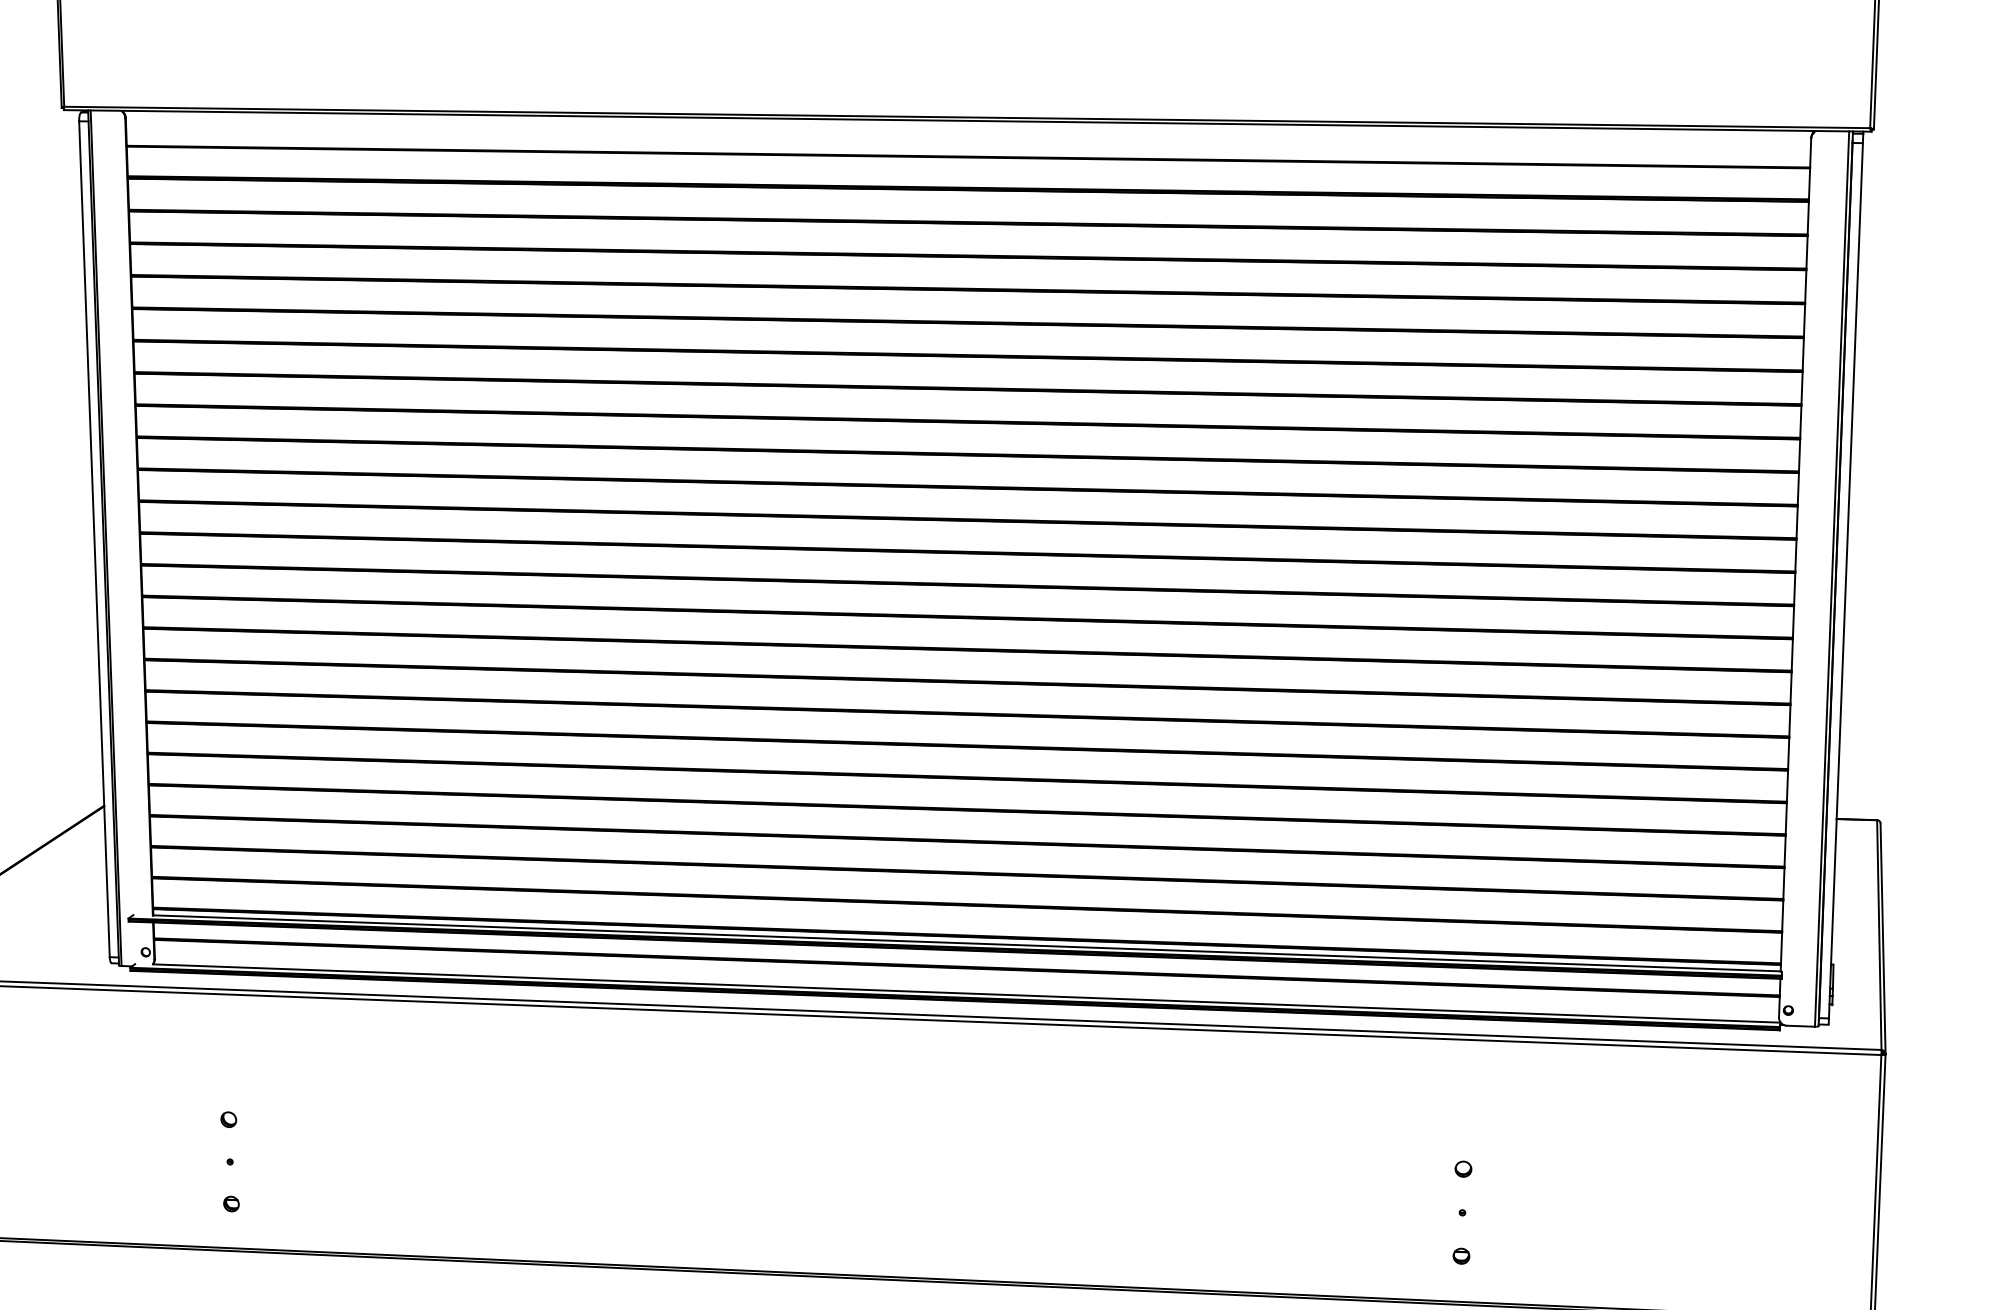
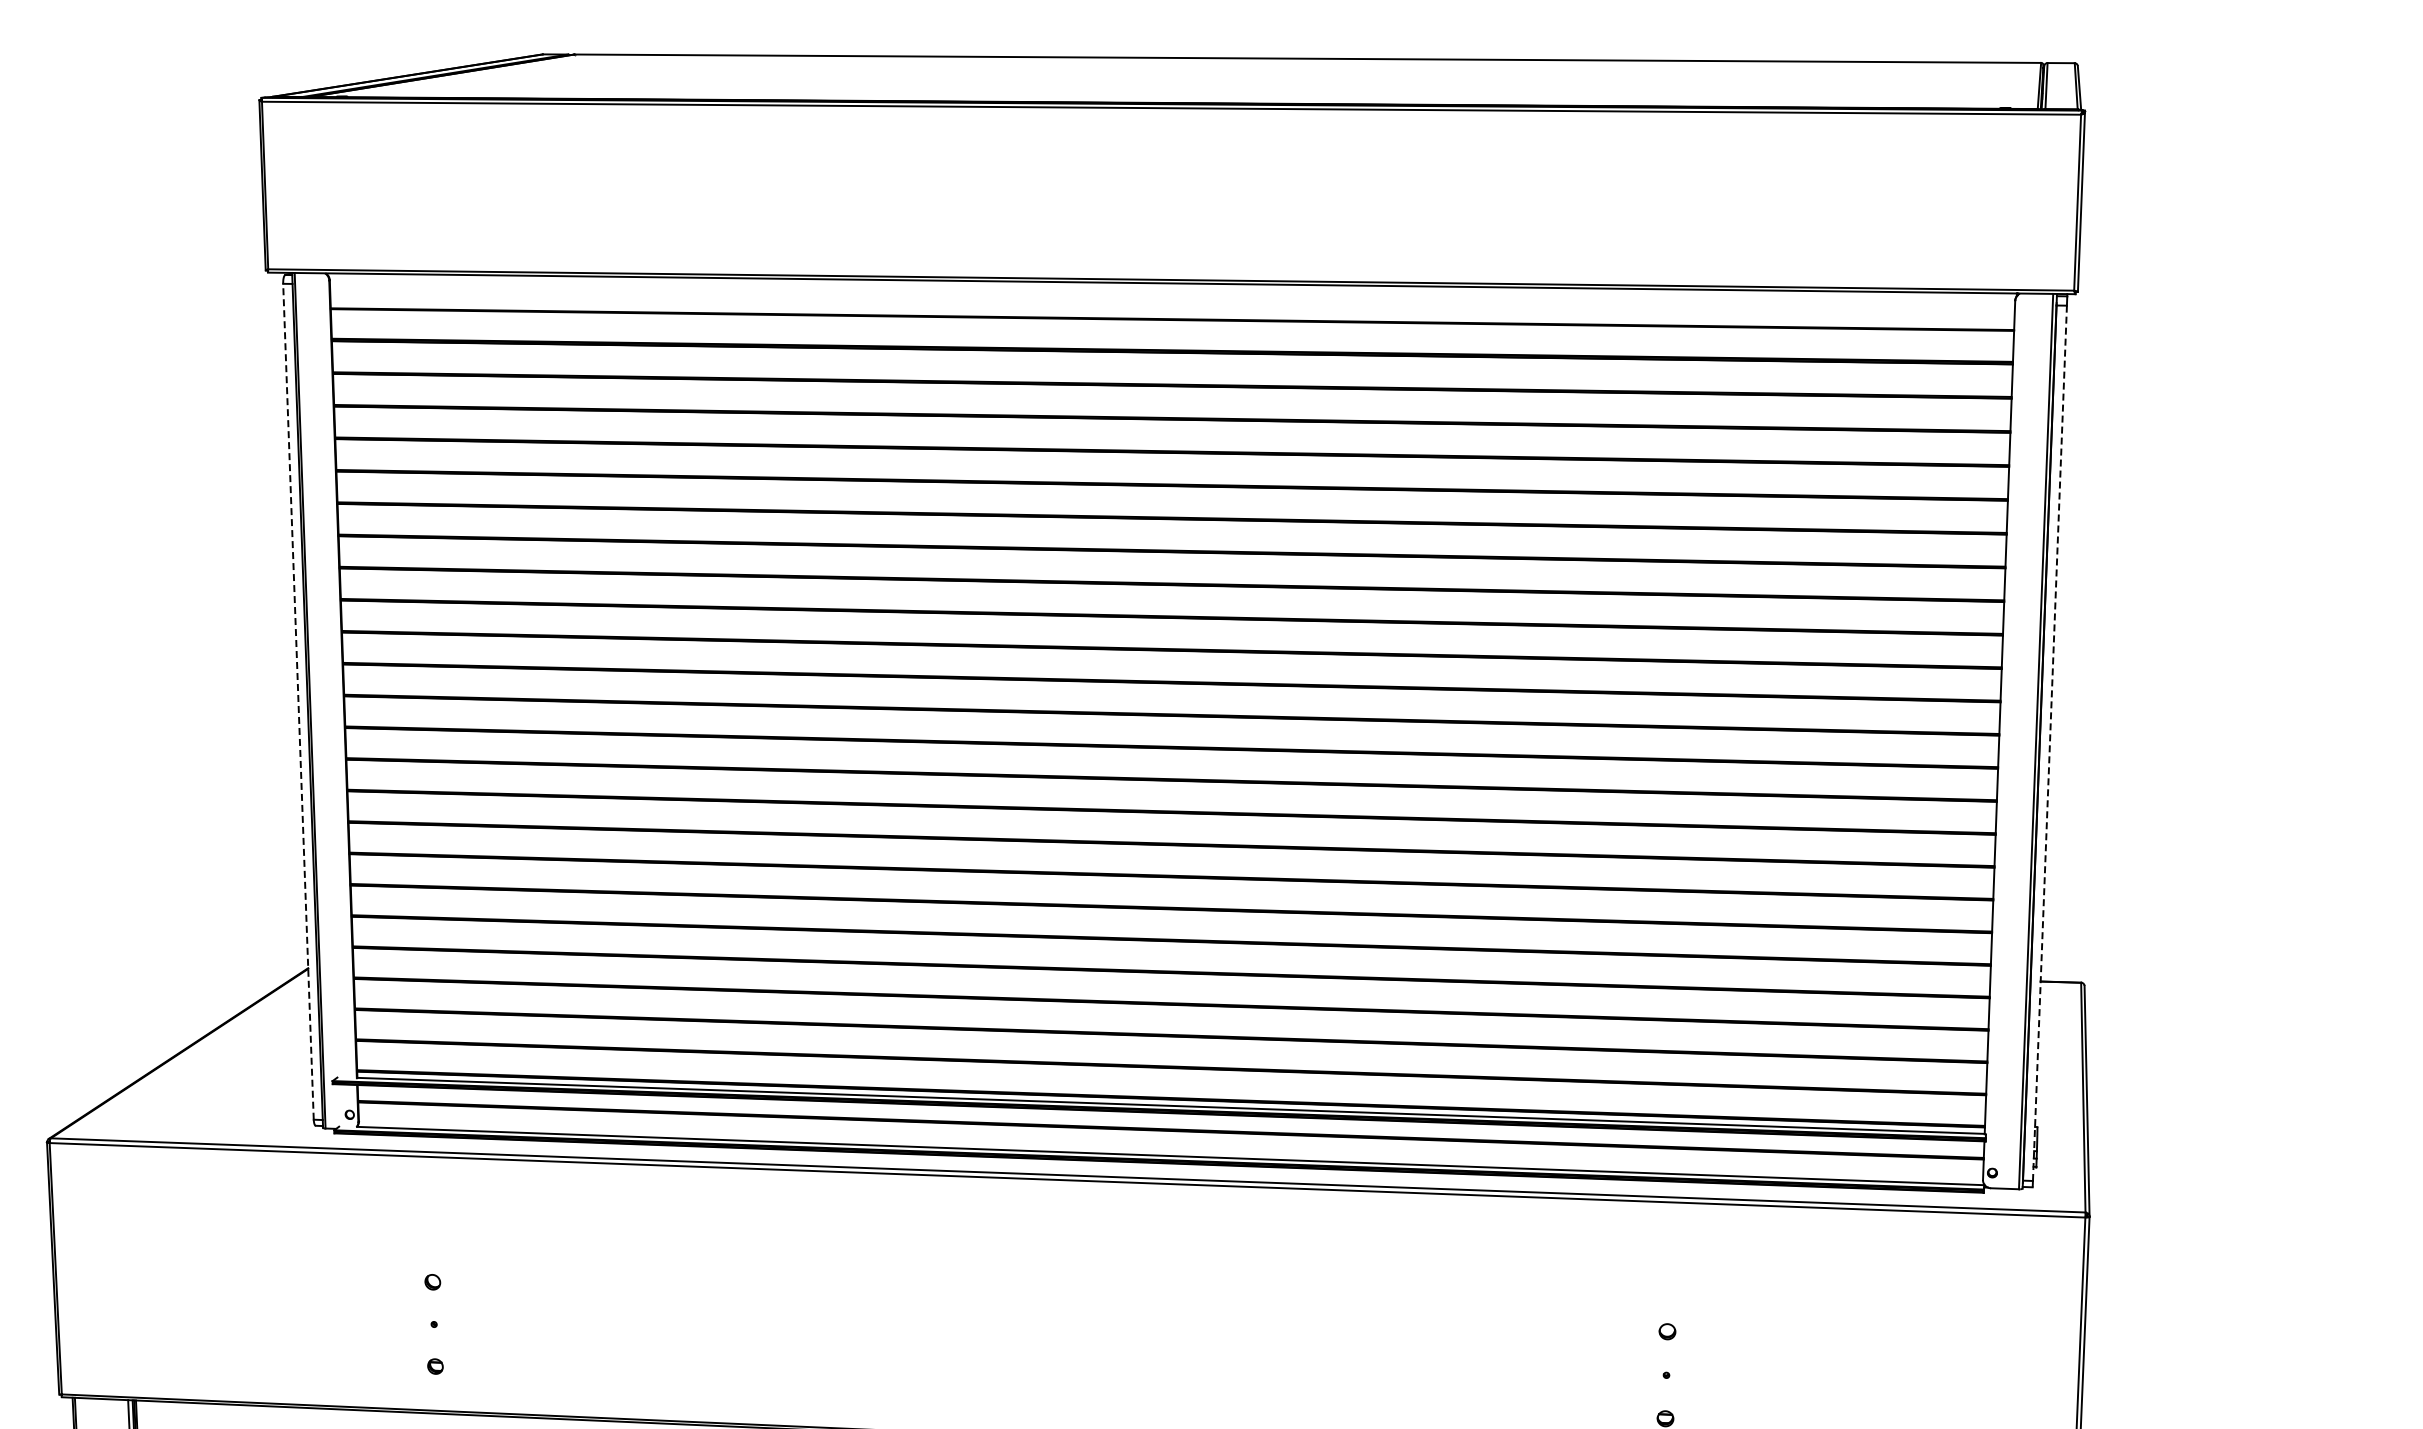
line: (94, 538) -> (298, 701), solid -> dashed
line: (1845, 580) -> (2049, 743), solid -> dashed

